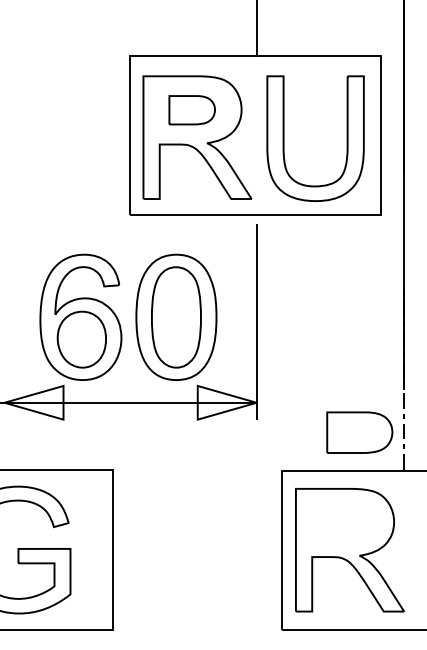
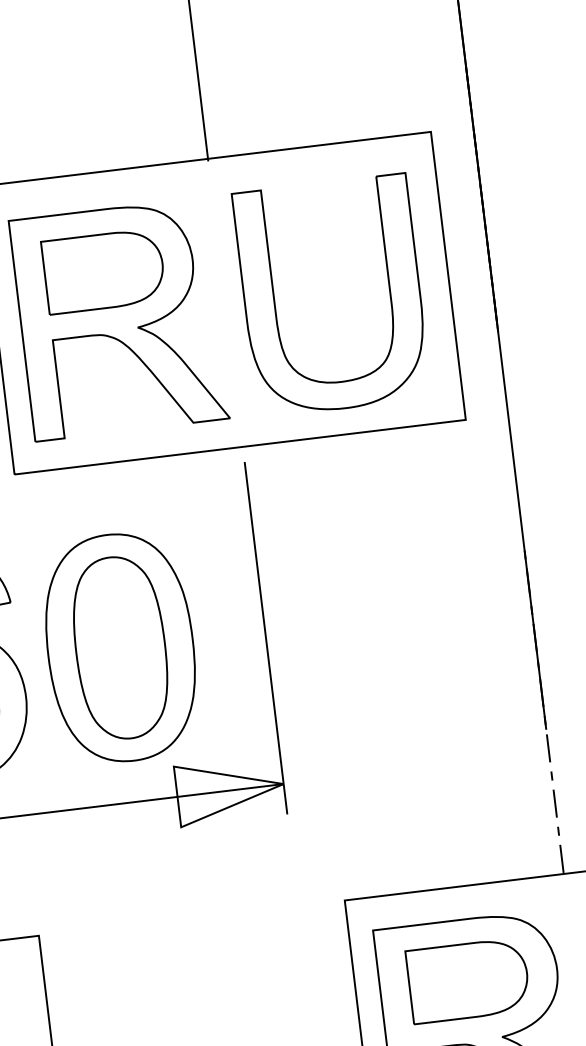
part: (191, 110) -> (102, 272), size x1.43
part: (359, 432) -> (467, 980), moved

